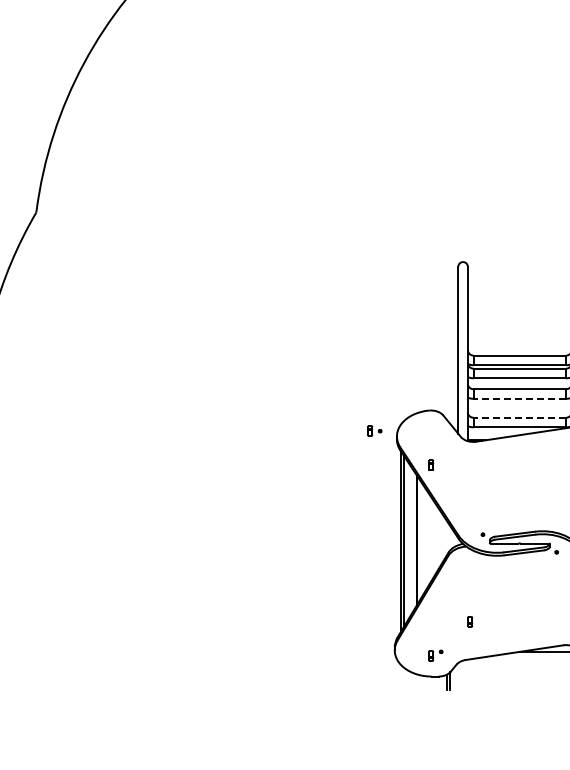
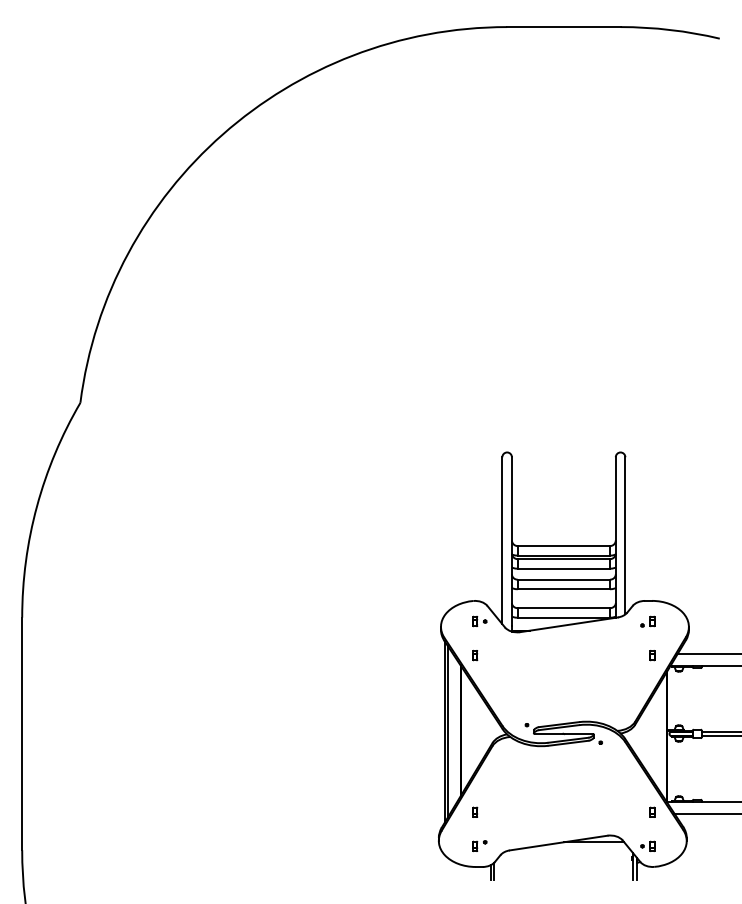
line: (519, 399) -> (563, 589), dashed -> solid
line: (519, 418) -> (563, 608), dashed -> solid
part: (374, 431) -> (479, 621), moved
part: (470, 621) -> (475, 811), moved

